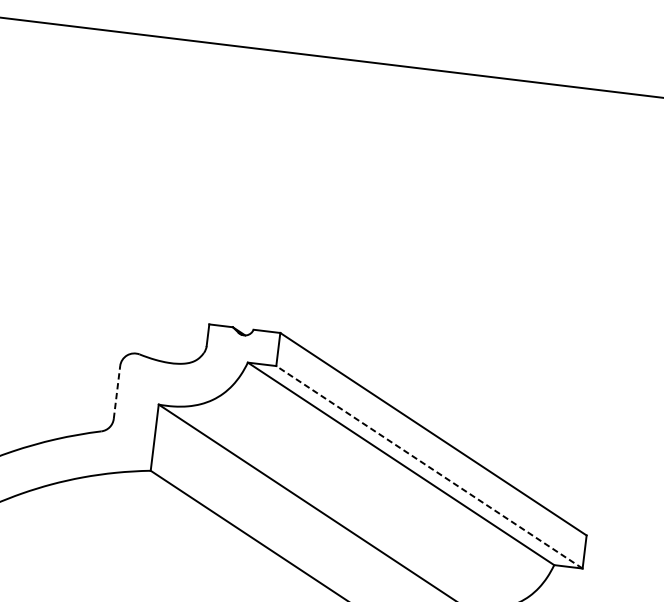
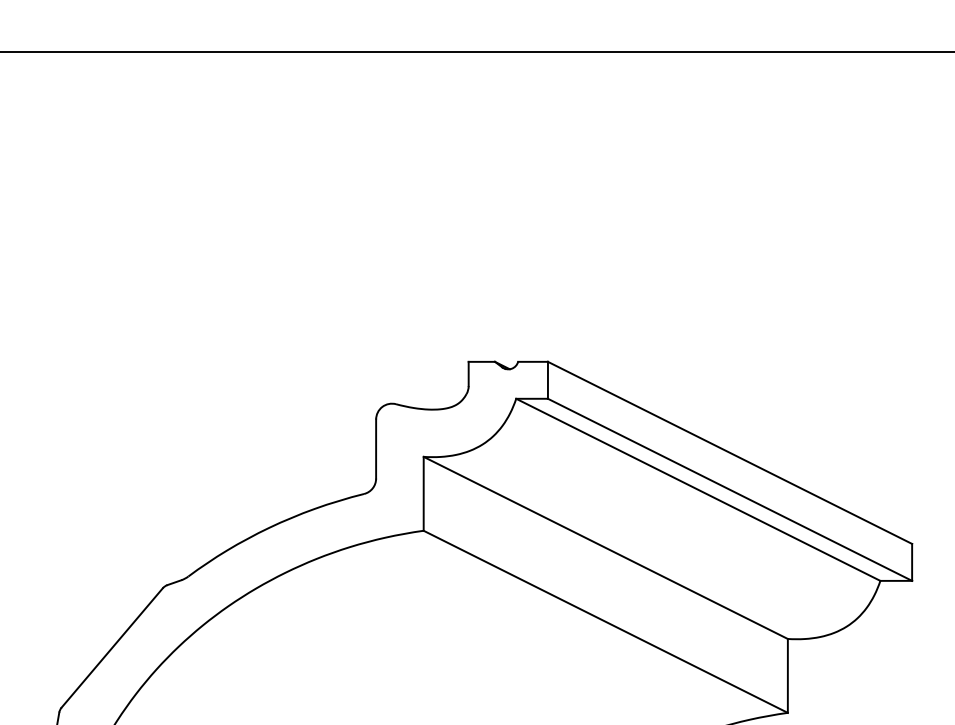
line: (117, 392) -> (376, 449), dashed -> solid
line: (429, 467) -> (730, 489), dashed -> solid

